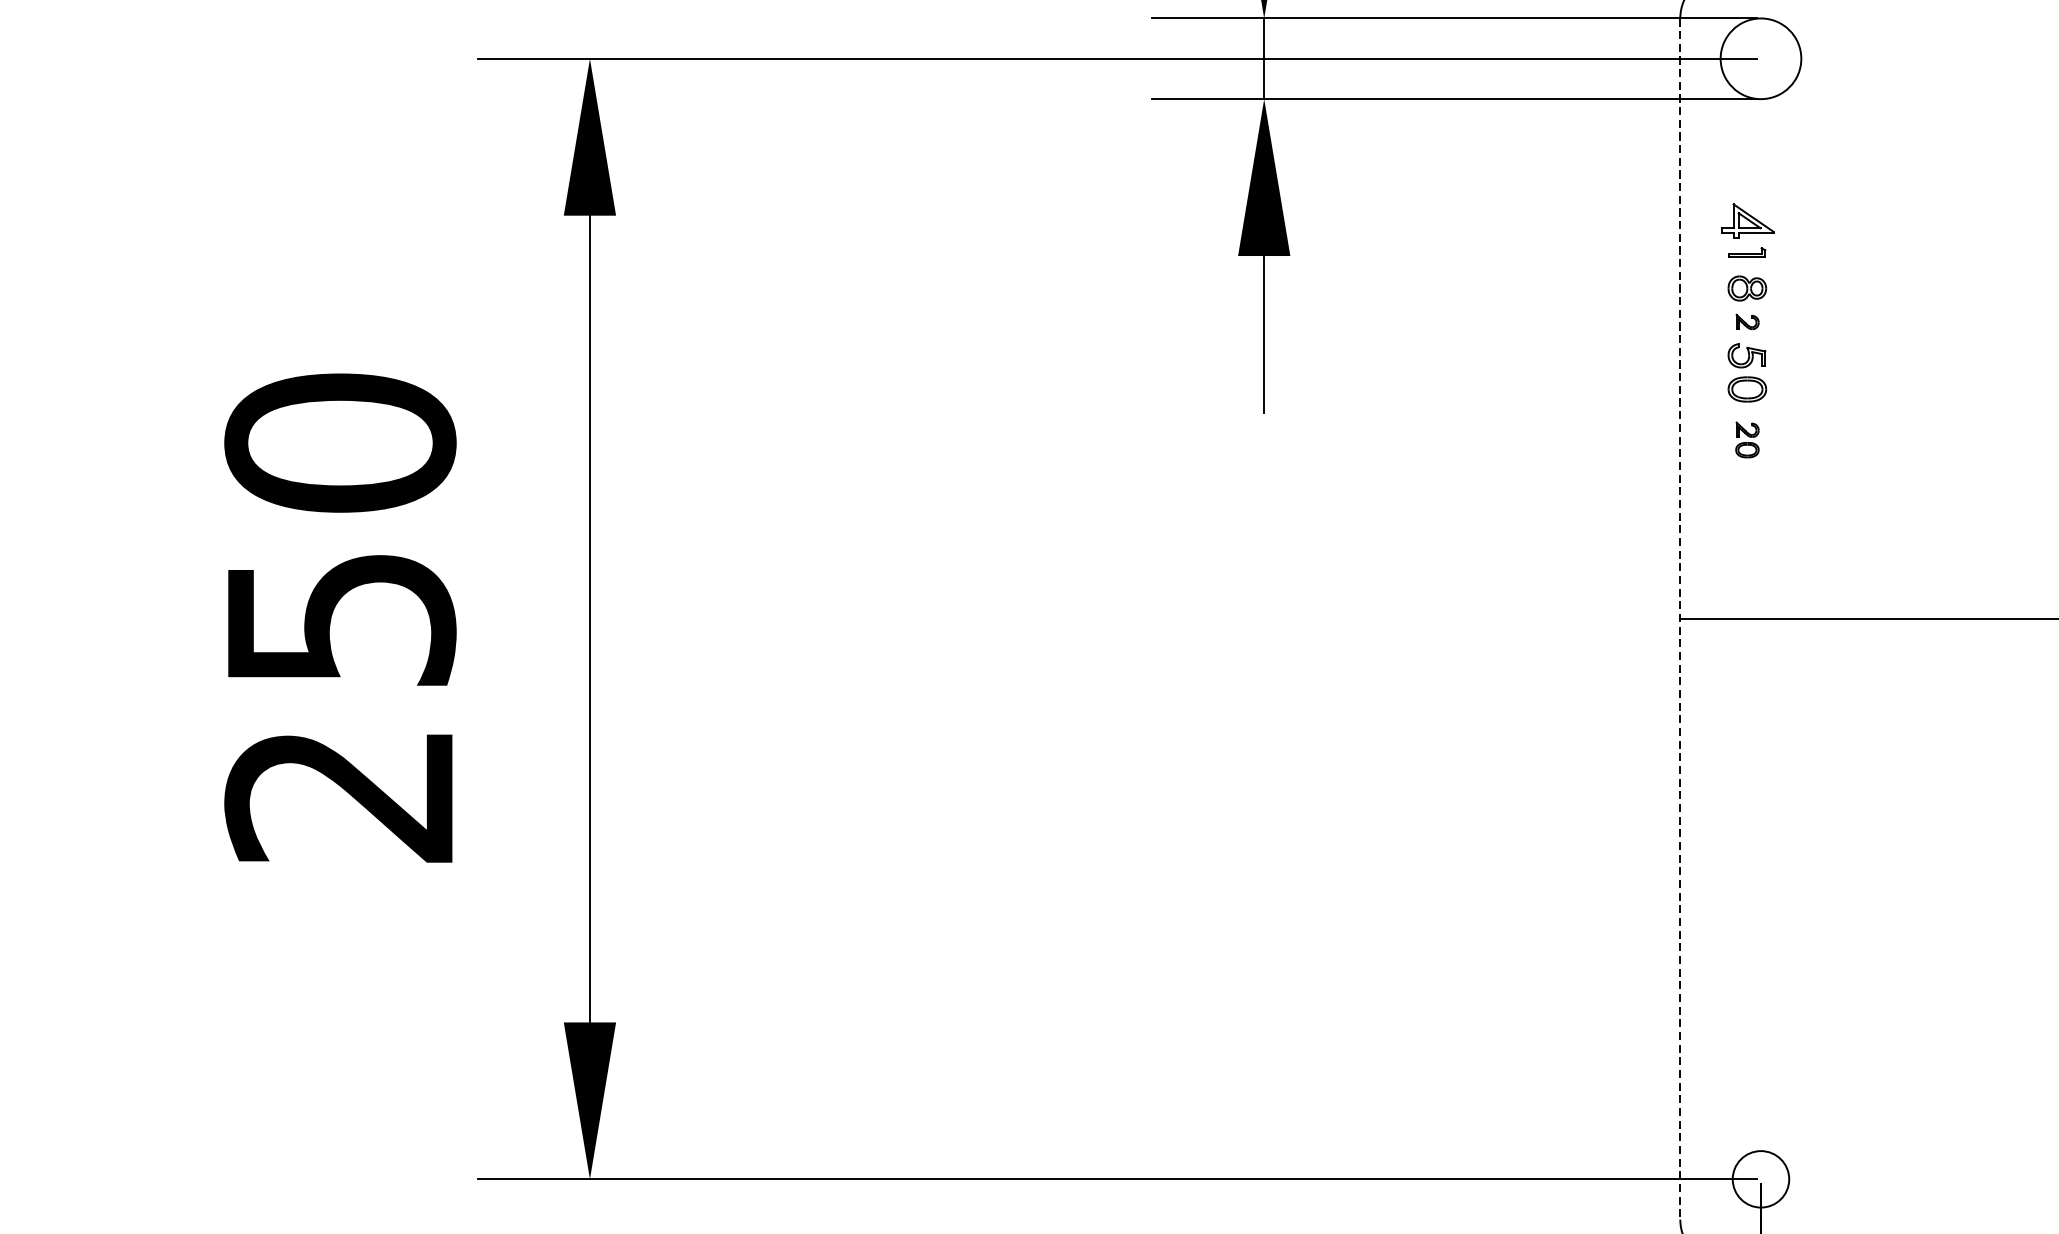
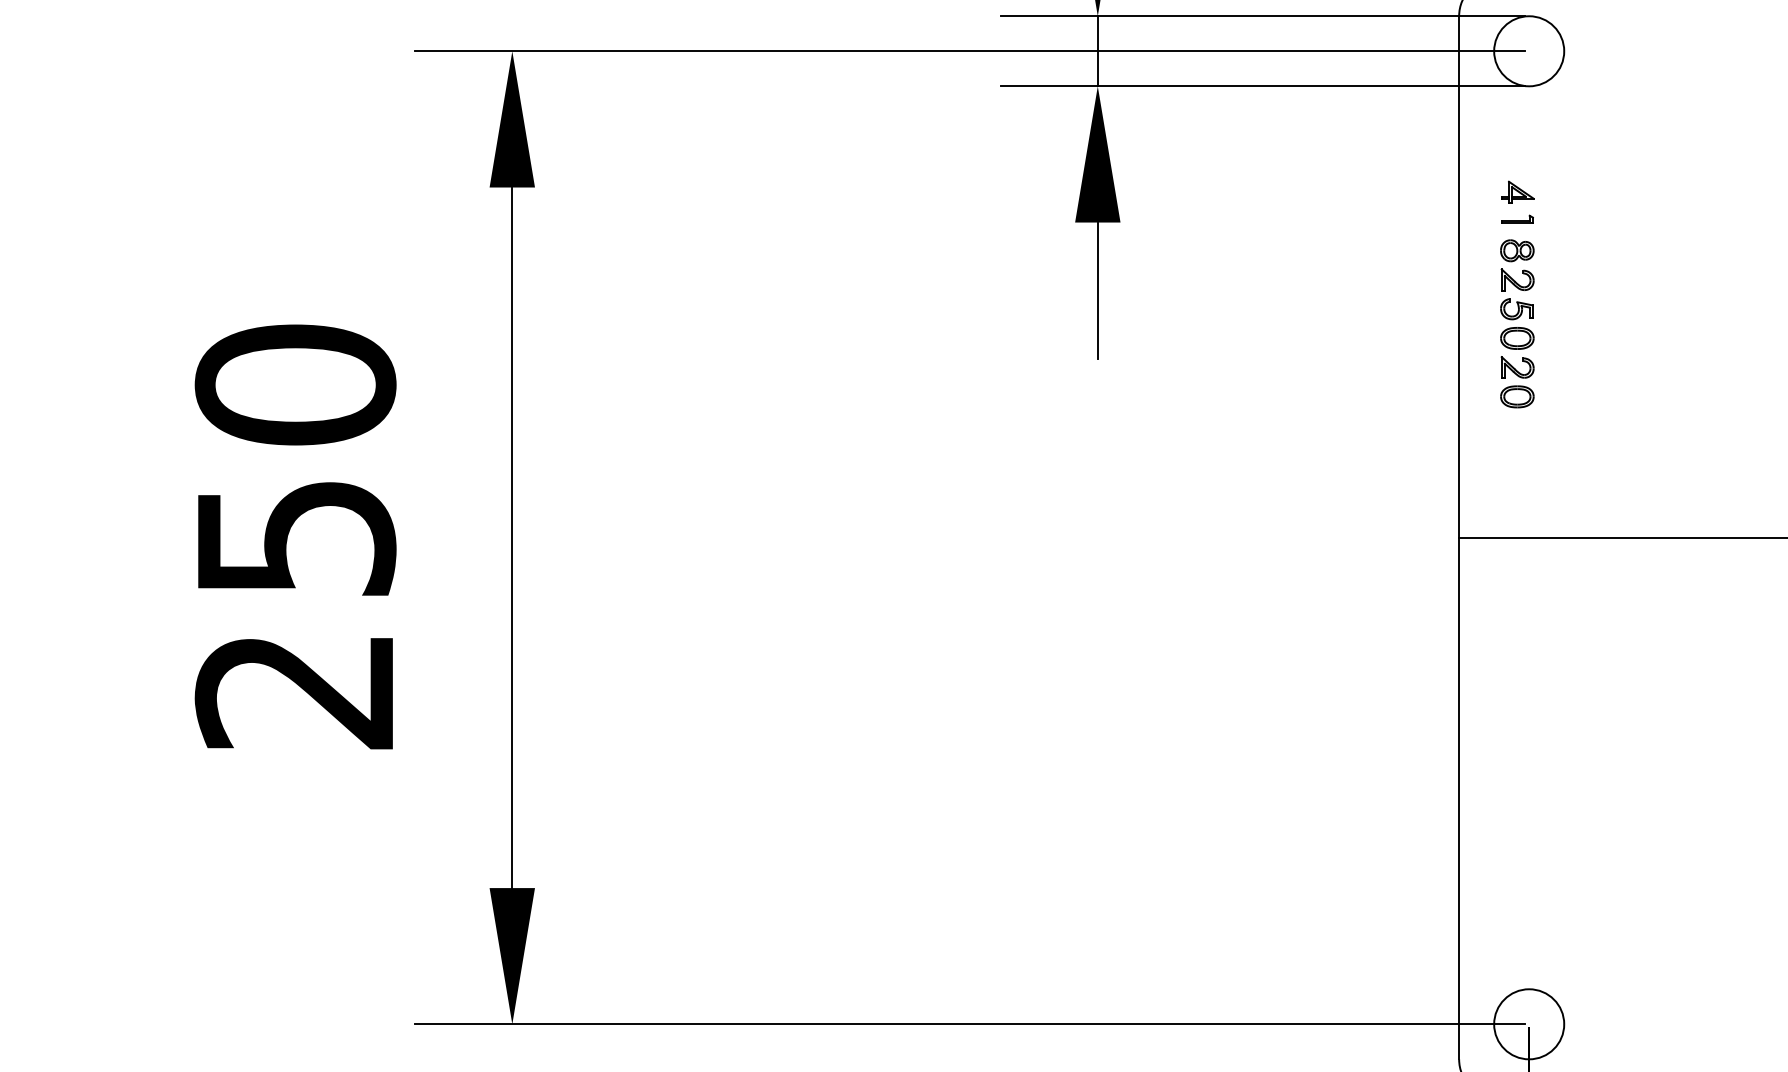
part: (1747, 220) -> (1517, 191), size x0.71
part: (1747, 321) -> (1517, 279), size x1.67
part: (1747, 440) -> (1517, 382), size x1.67
line: (1680, 618) -> (1459, 537), dashed -> solid
circle: (1761, 1179) -> (1529, 1024), size x1.43

